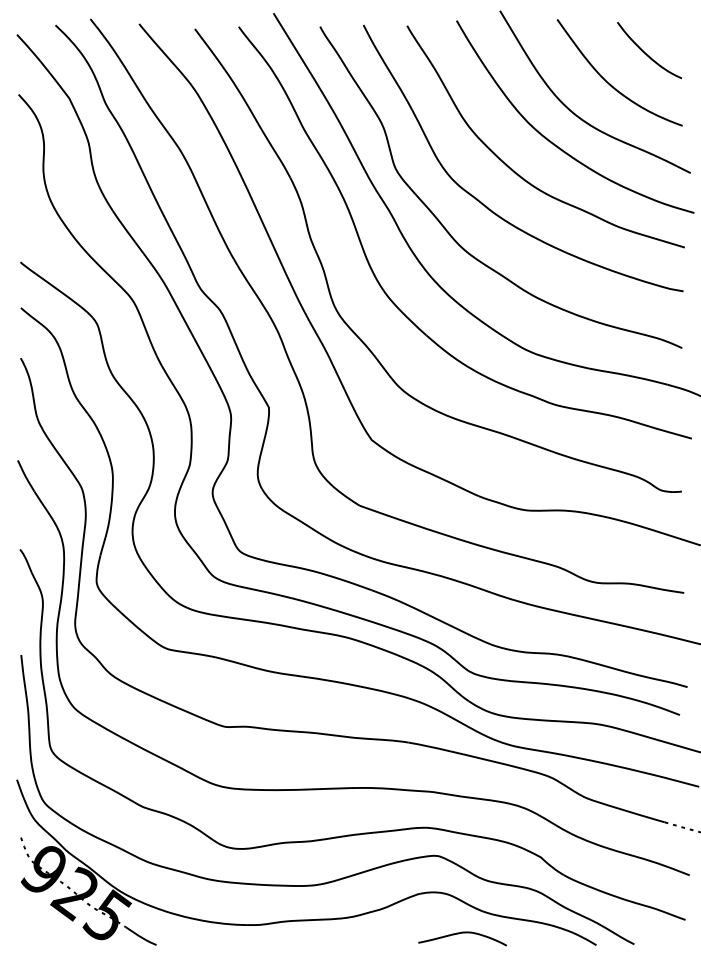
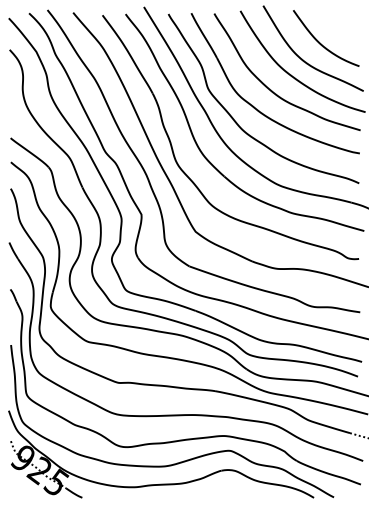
curve: (646, 52) -> (340, 27), removed
curve: (462, 935) -> (243, 492), removed

